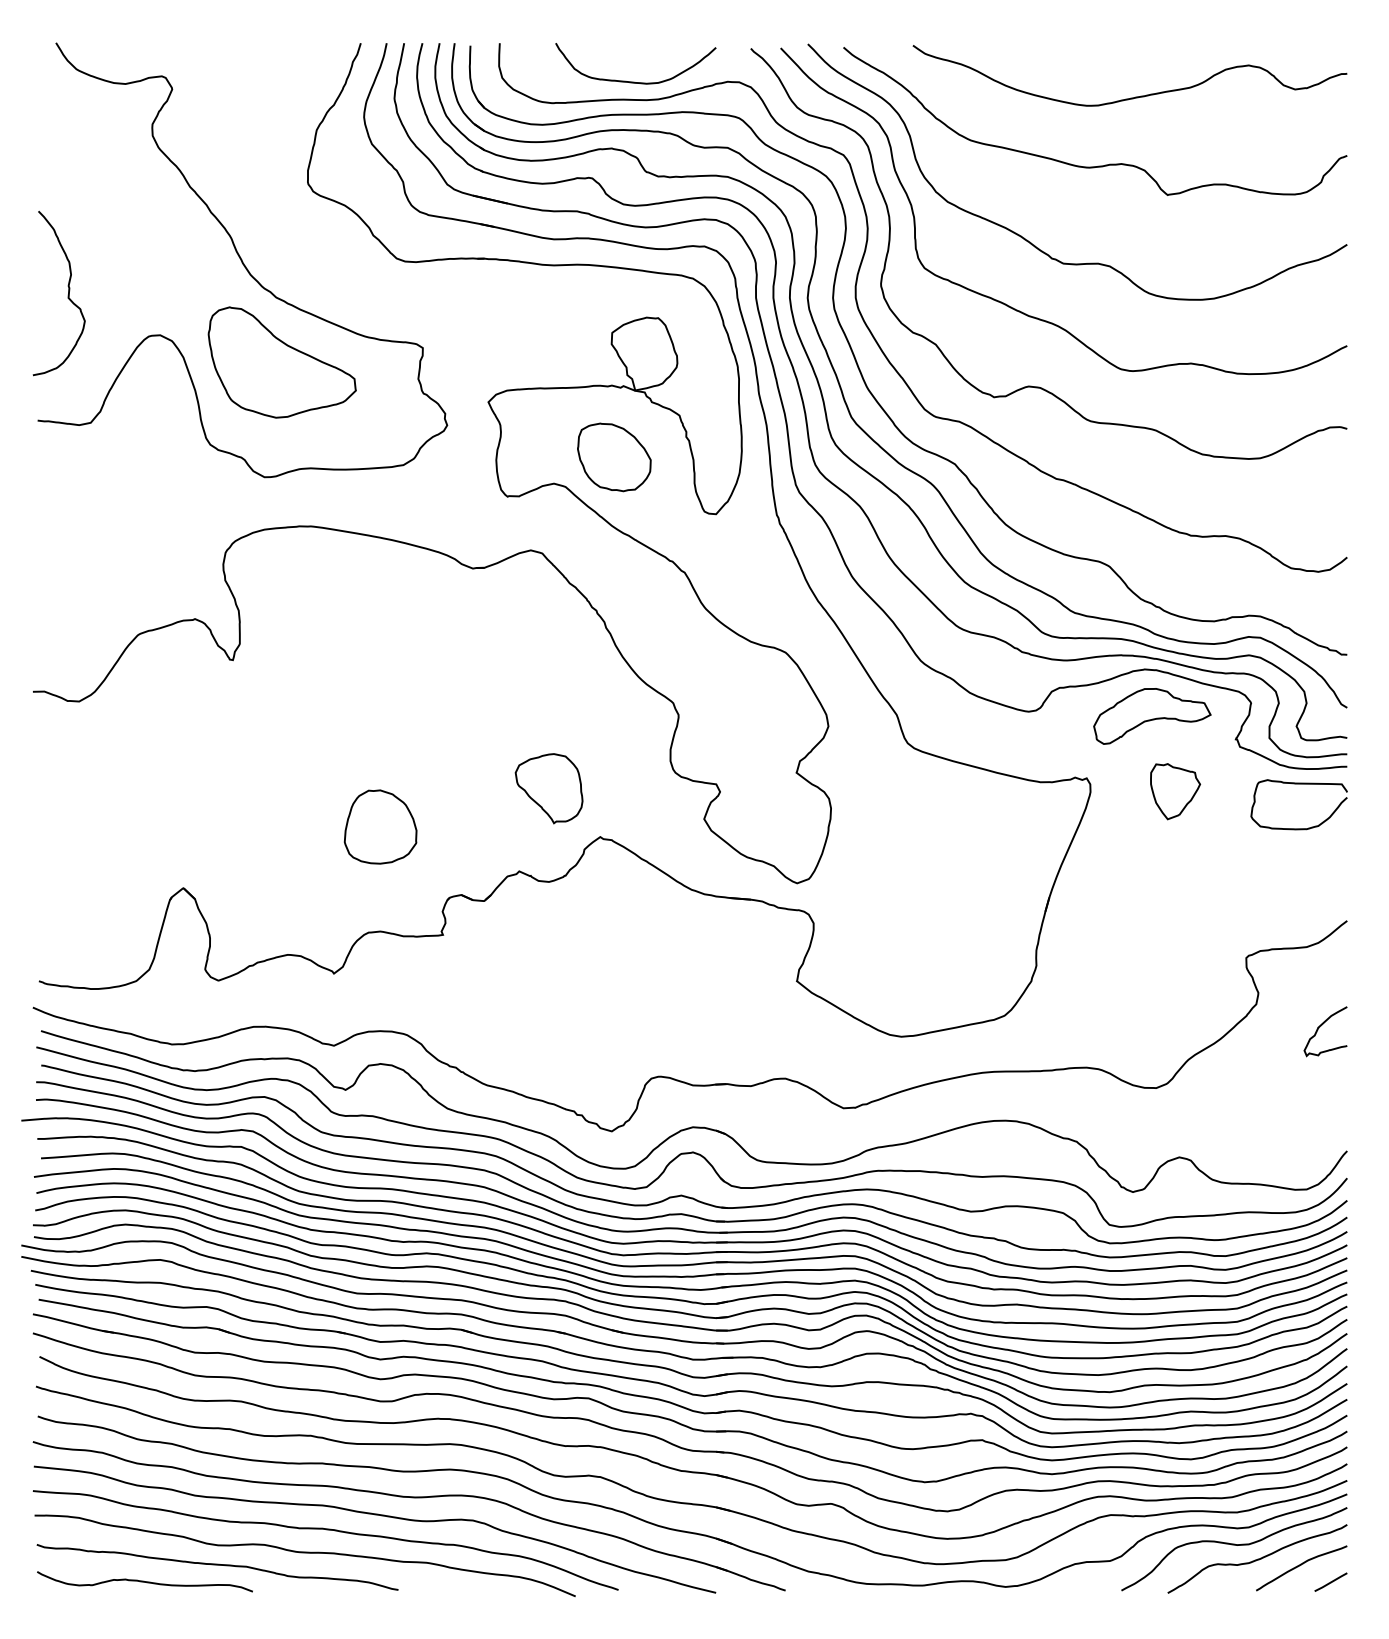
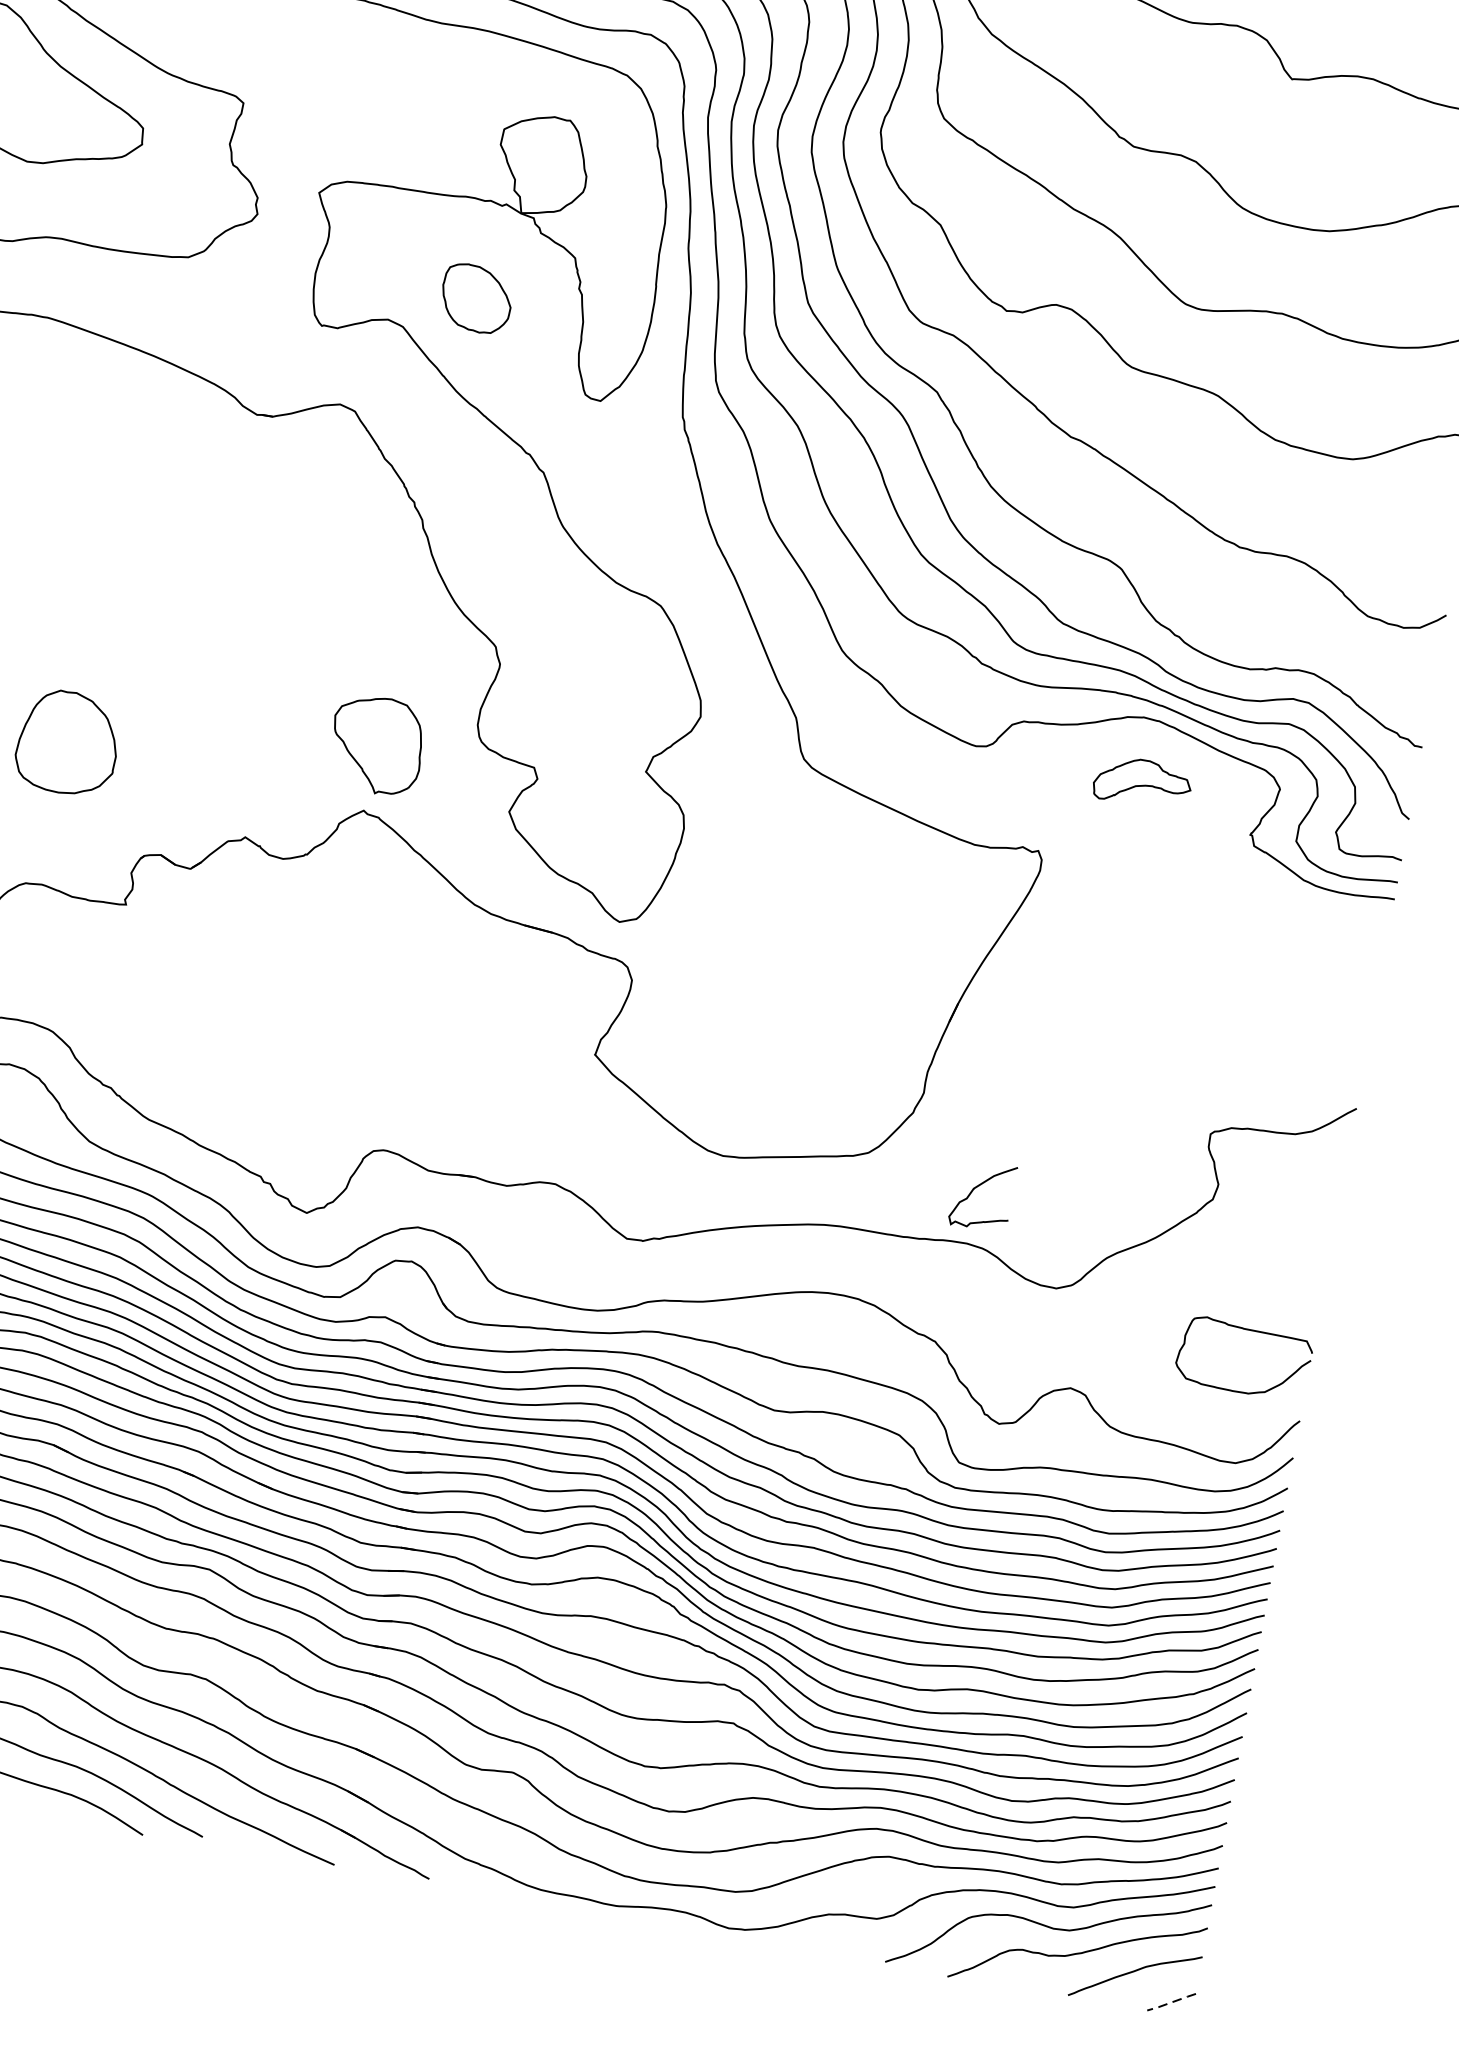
part: (614, 457) -> (476, 299), size x0.7
part: (1152, 716) -> (1142, 783), size x0.6
curve: (1298, 784) -> (1248, 1330), moved
part: (548, 788) -> (375, 744), moved
part: (1175, 791) -> (1155, 890), removed
curve: (1321, 1026) -> (978, 1187), moved
line: (1330, 1582) -> (1170, 2002), solid -> dashed

